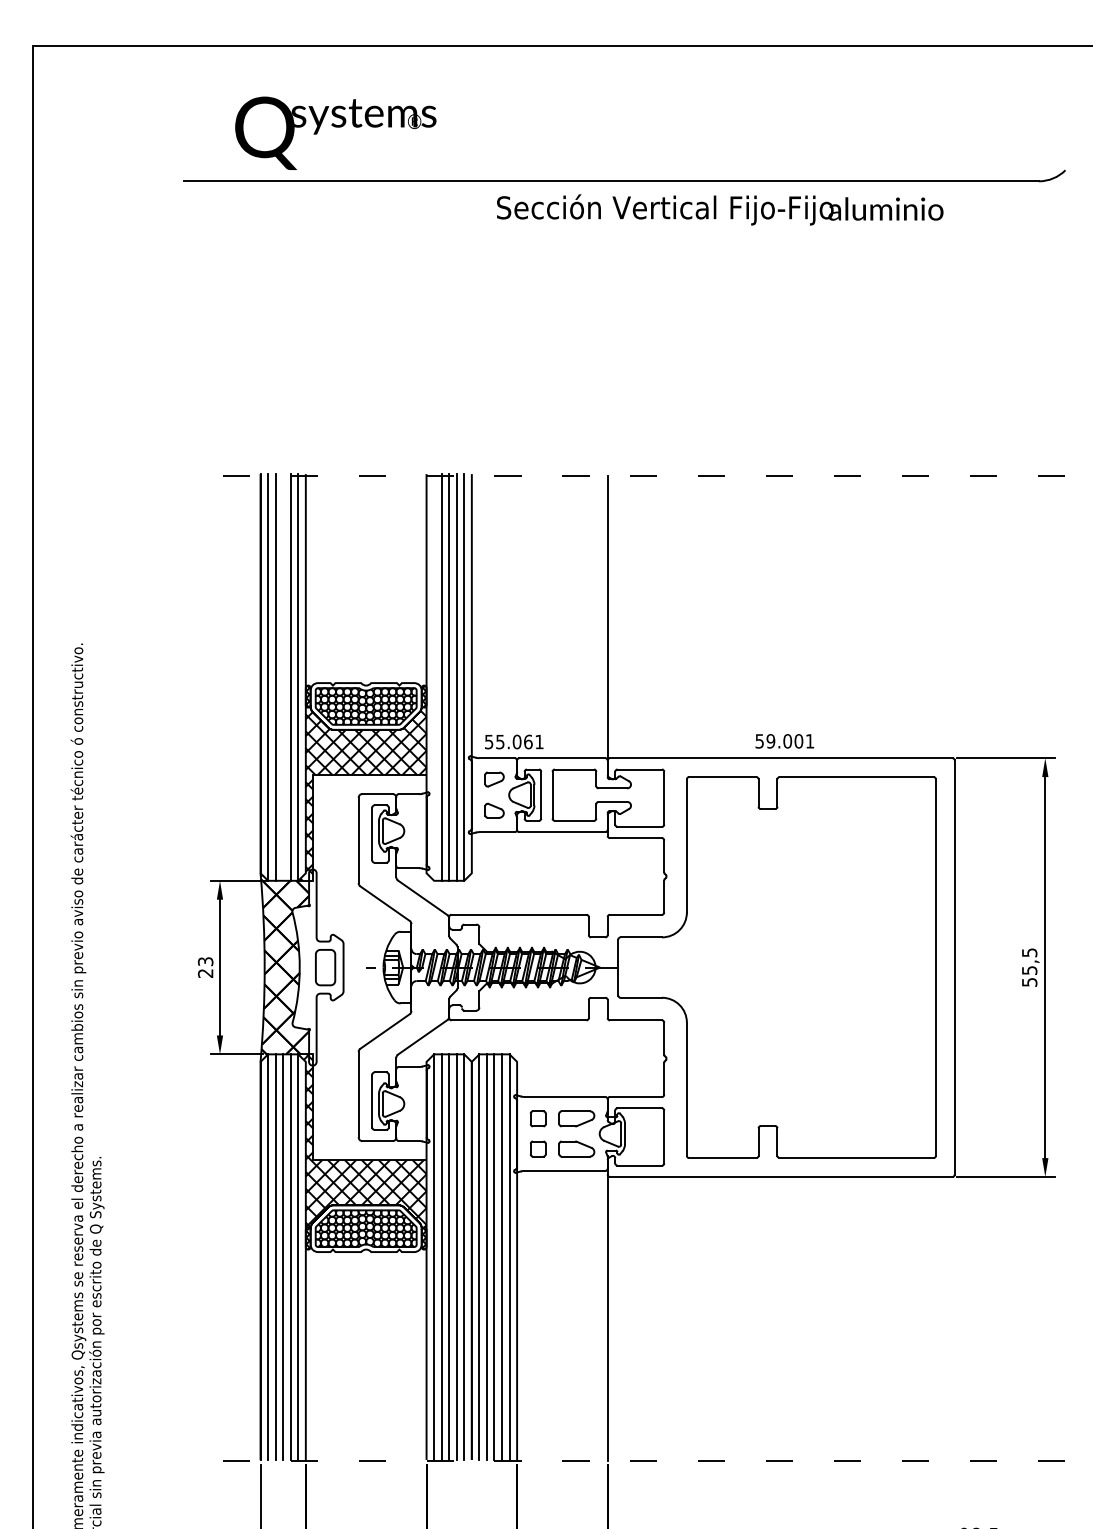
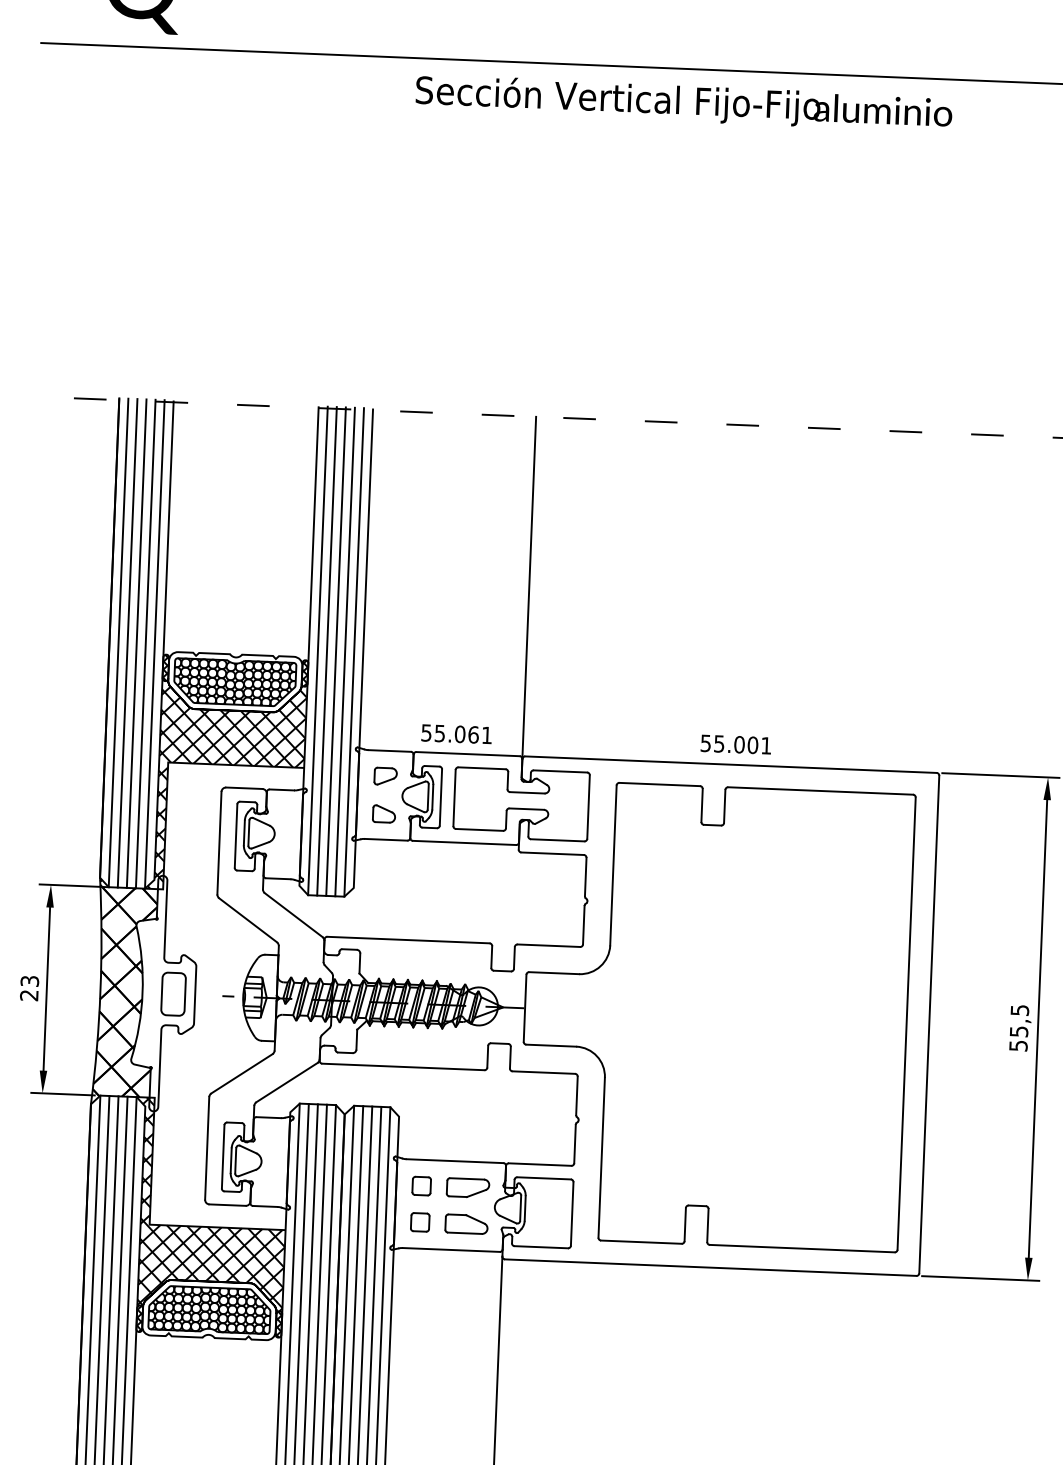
line: (283, 677) -> (137, 643), added
line: (434, 677) -> (318, 651), added
text: (514, 741) -> (457, 733), moved
text: (770, 741) -> (718, 744), 59.001 -> 55.001

